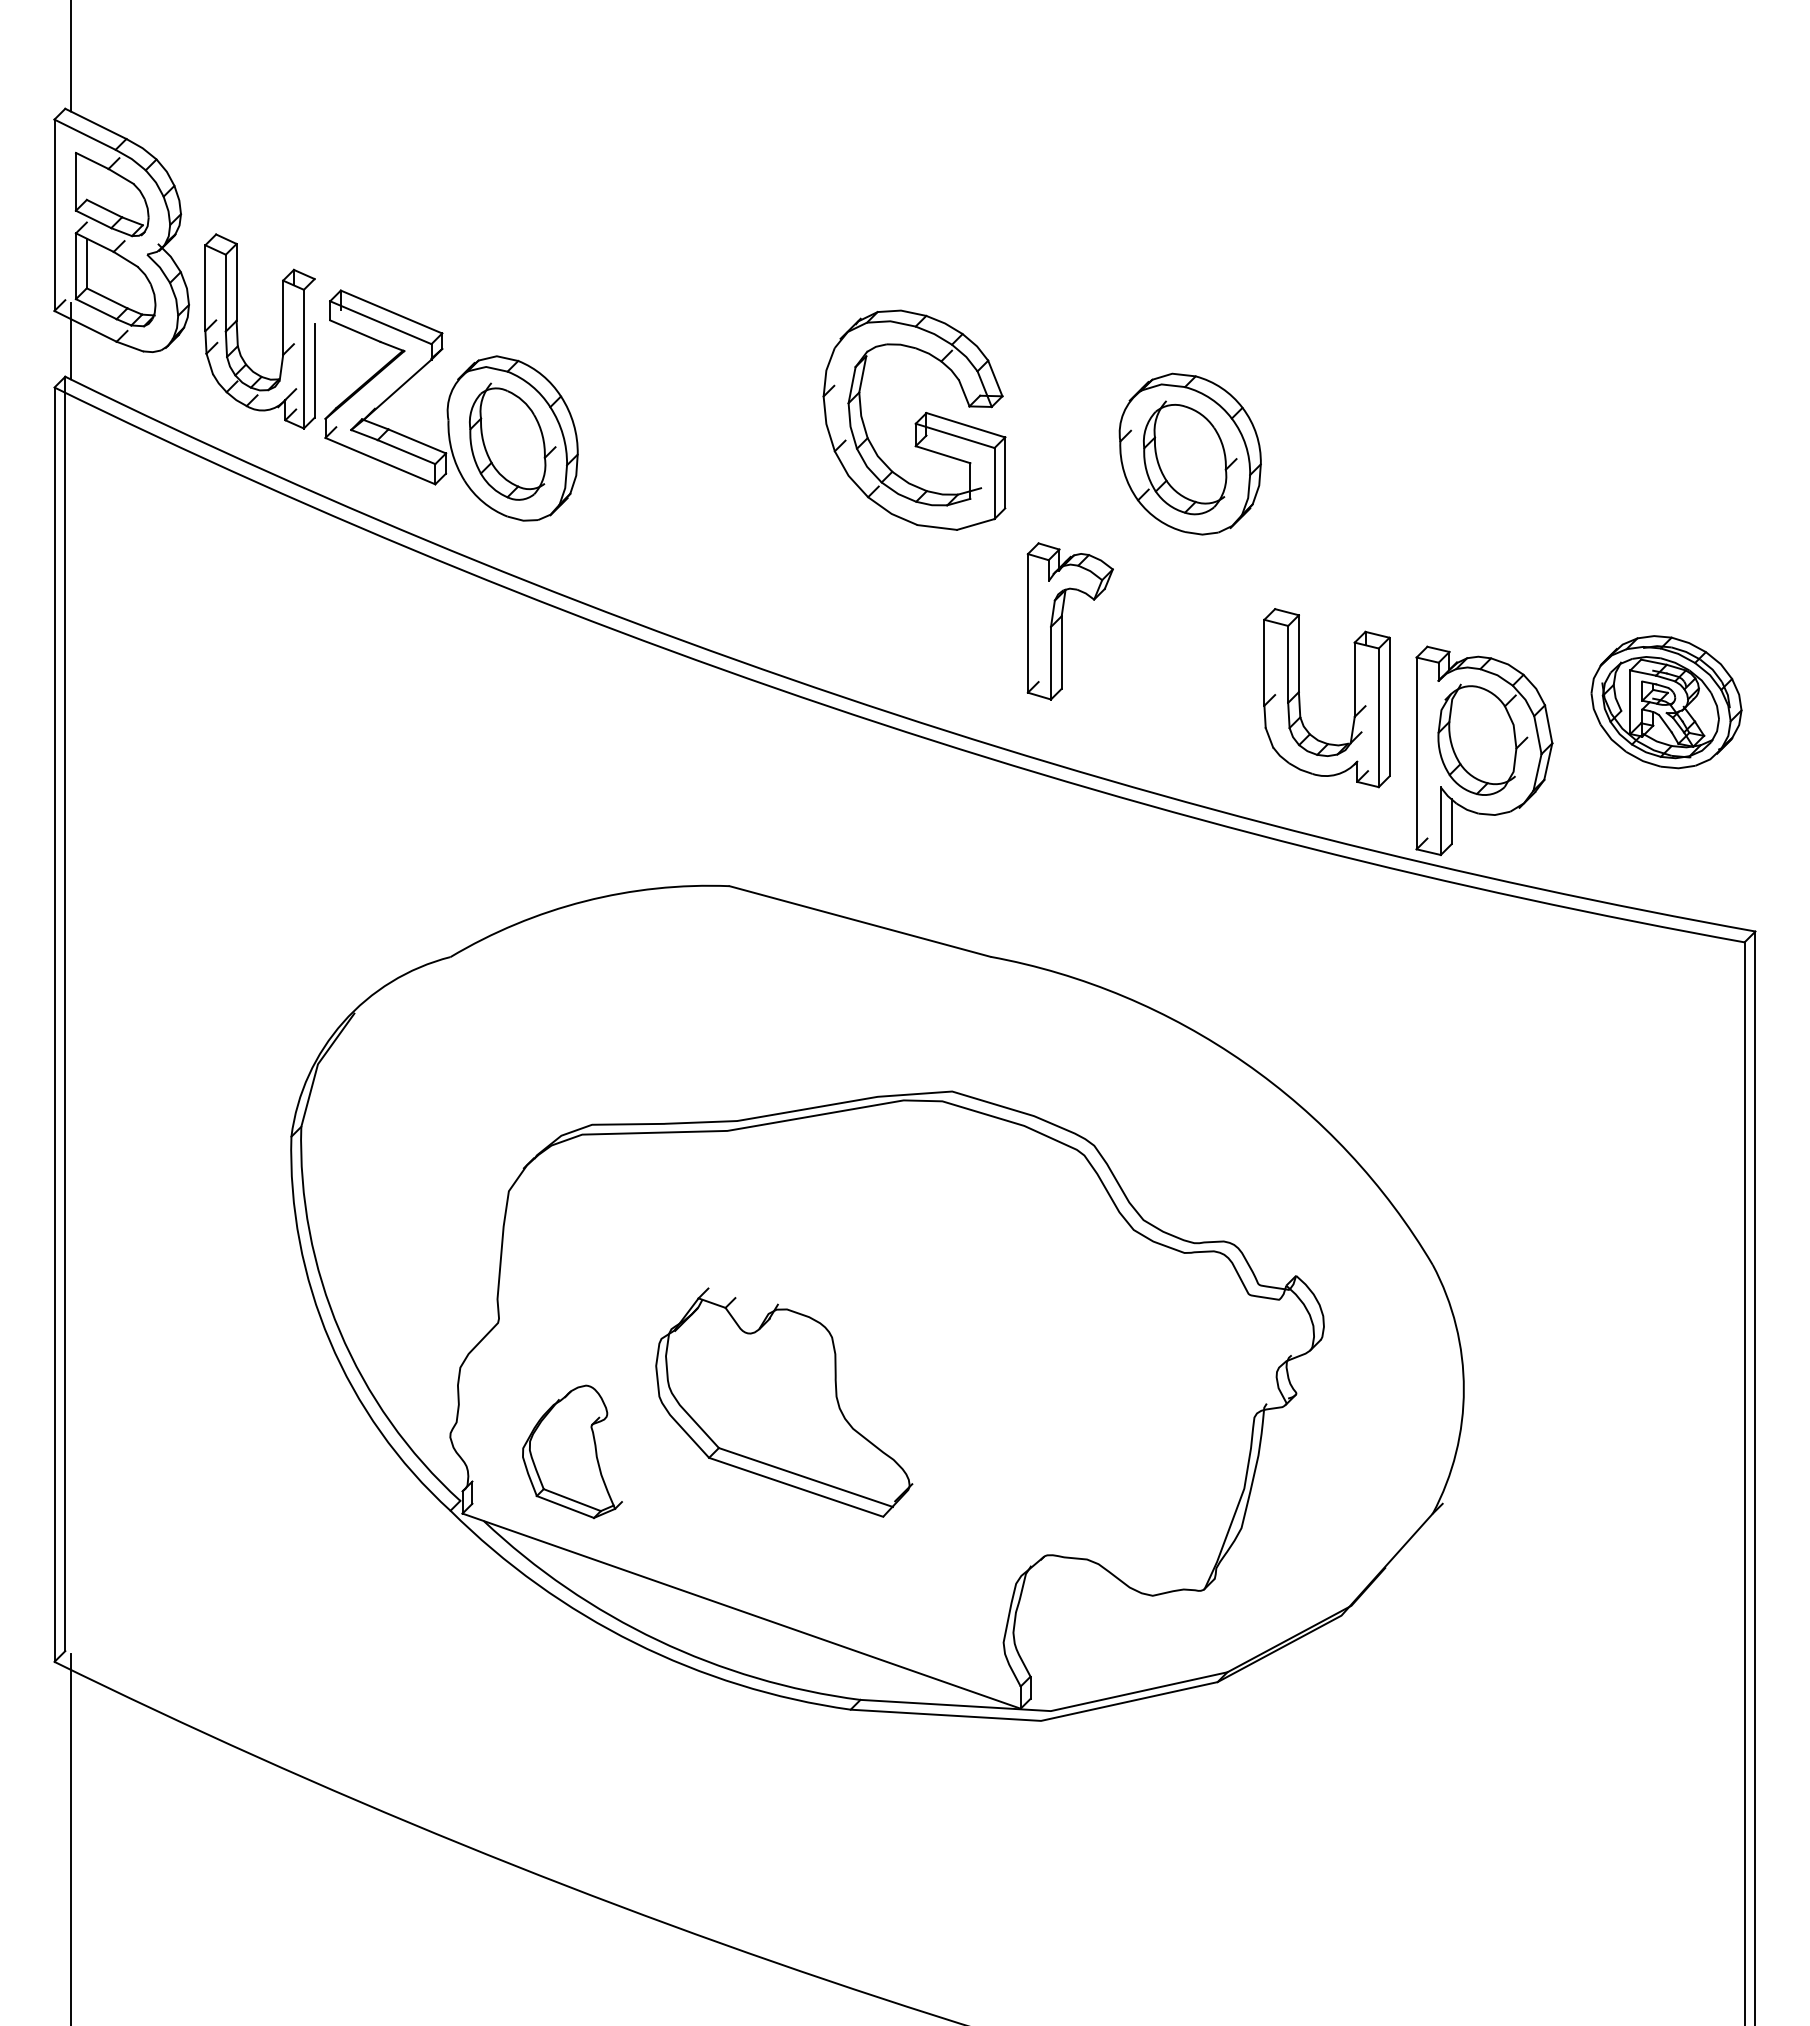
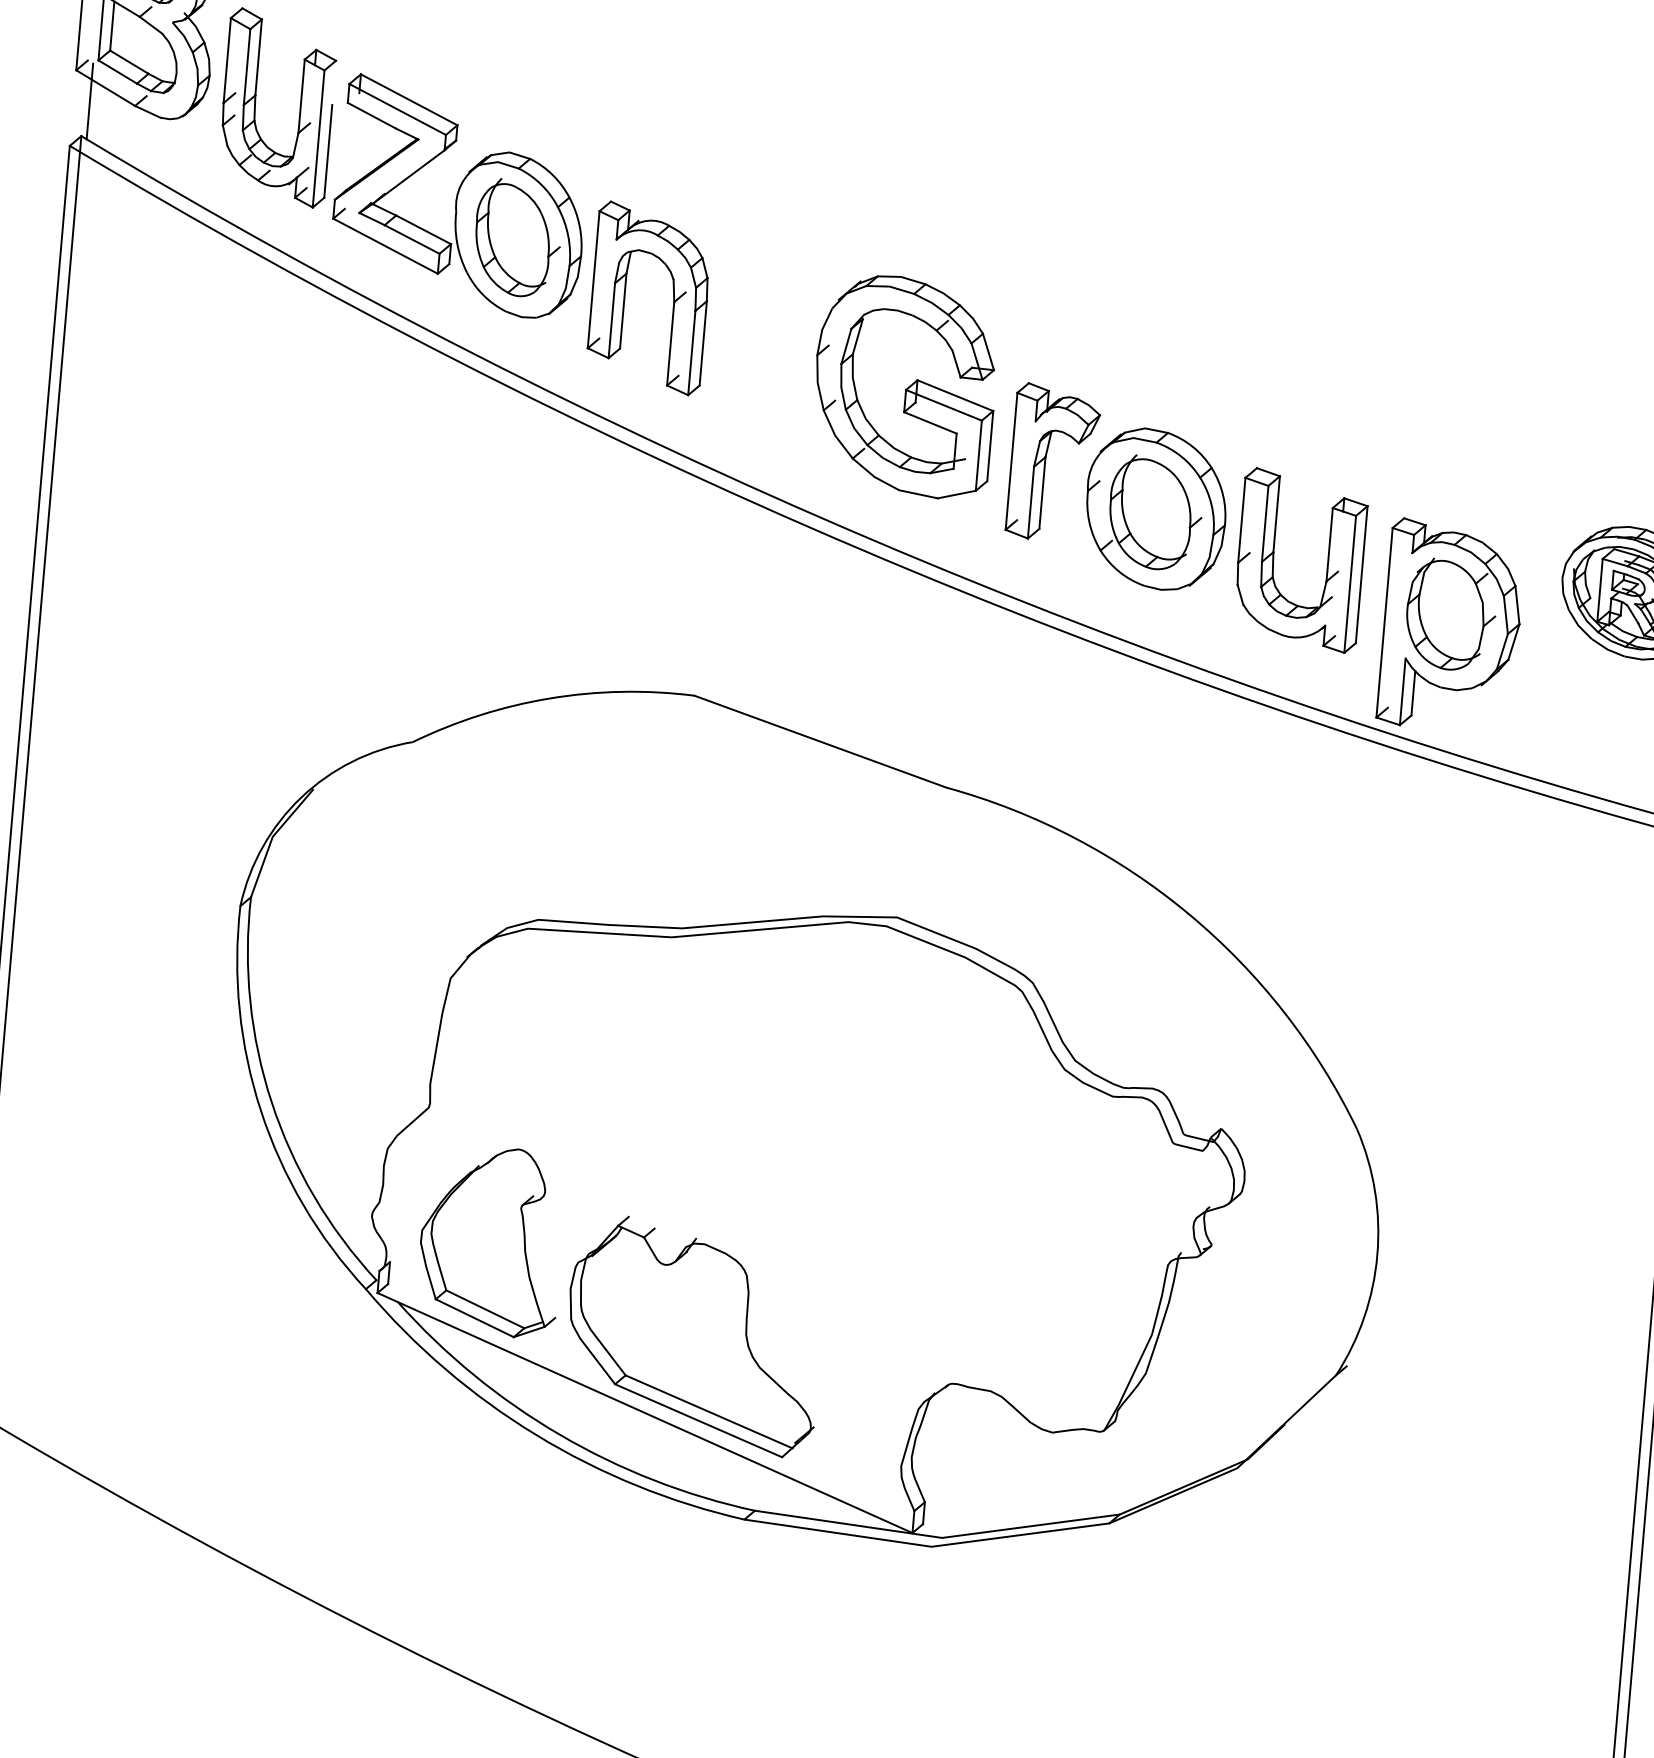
part: (914, 419) -> (905, 385), moved
part: (1189, 453) -> (1155, 508), moved
part: (673, 487) -> (672, 297), added
part: (784, 1402) -> (694, 1335), moved
part: (572, 1451) -> (491, 1240), size x1.43

